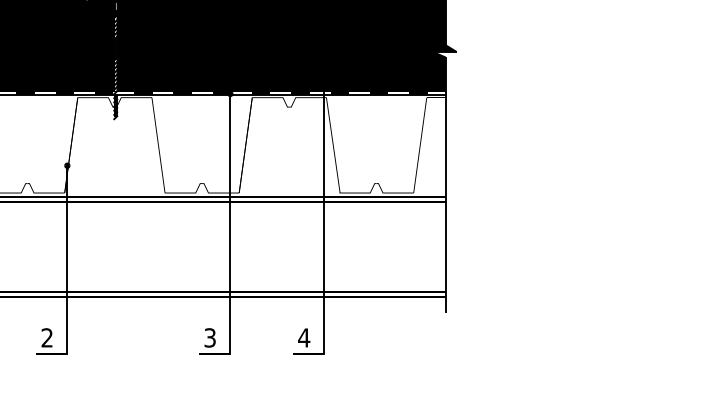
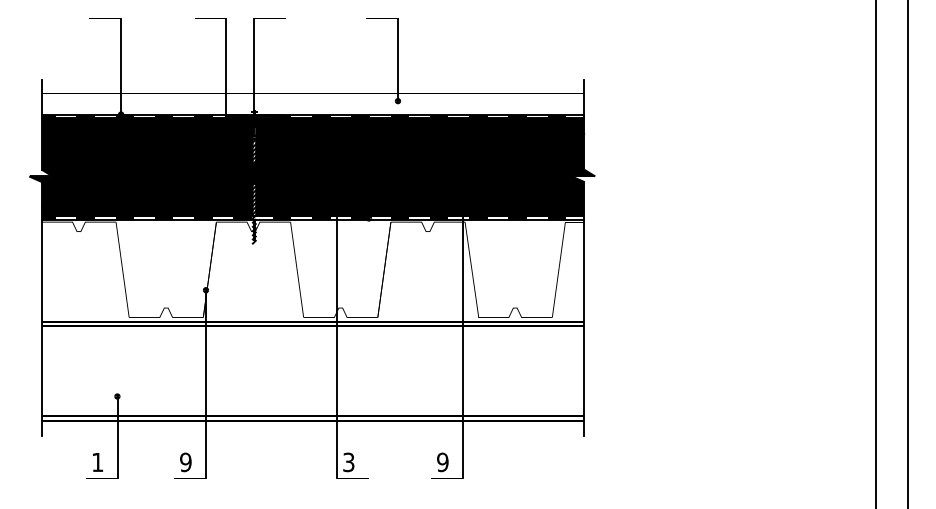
line: (229, 224) -> (336, 348), moved
text: (46, 338) -> (185, 462), 2 -> 9
text: (303, 338) -> (442, 462), 4 -> 9

